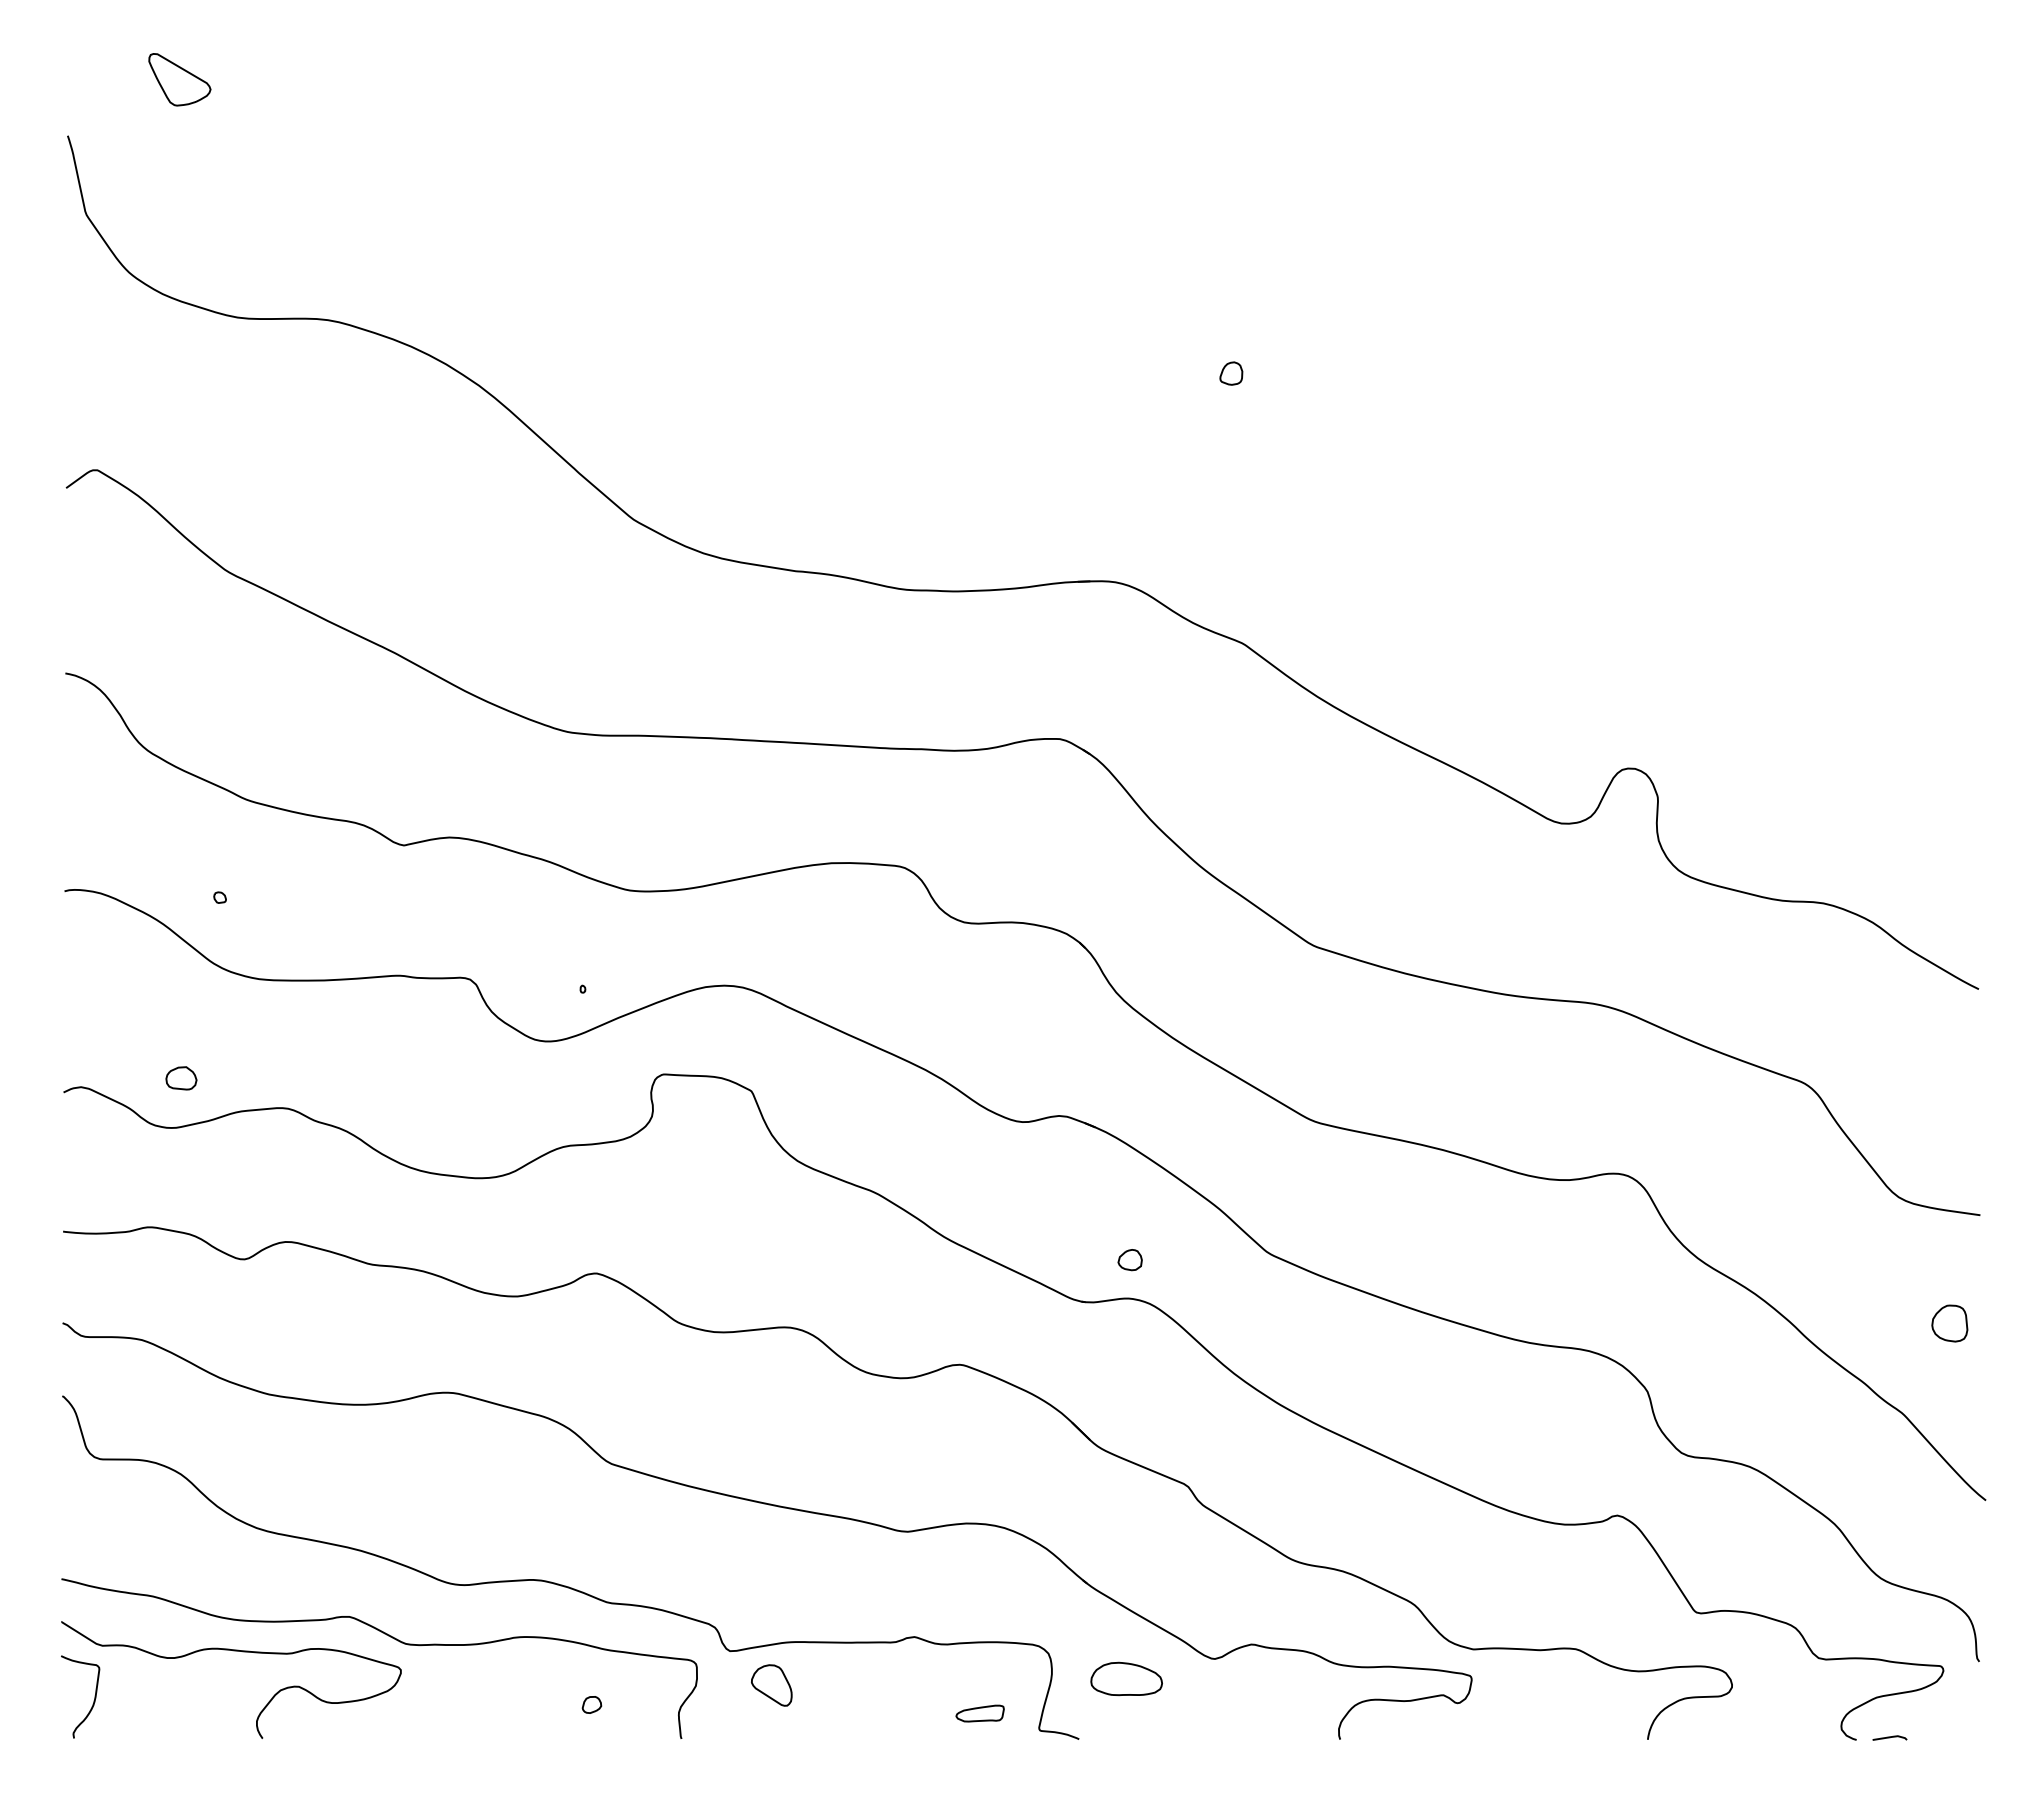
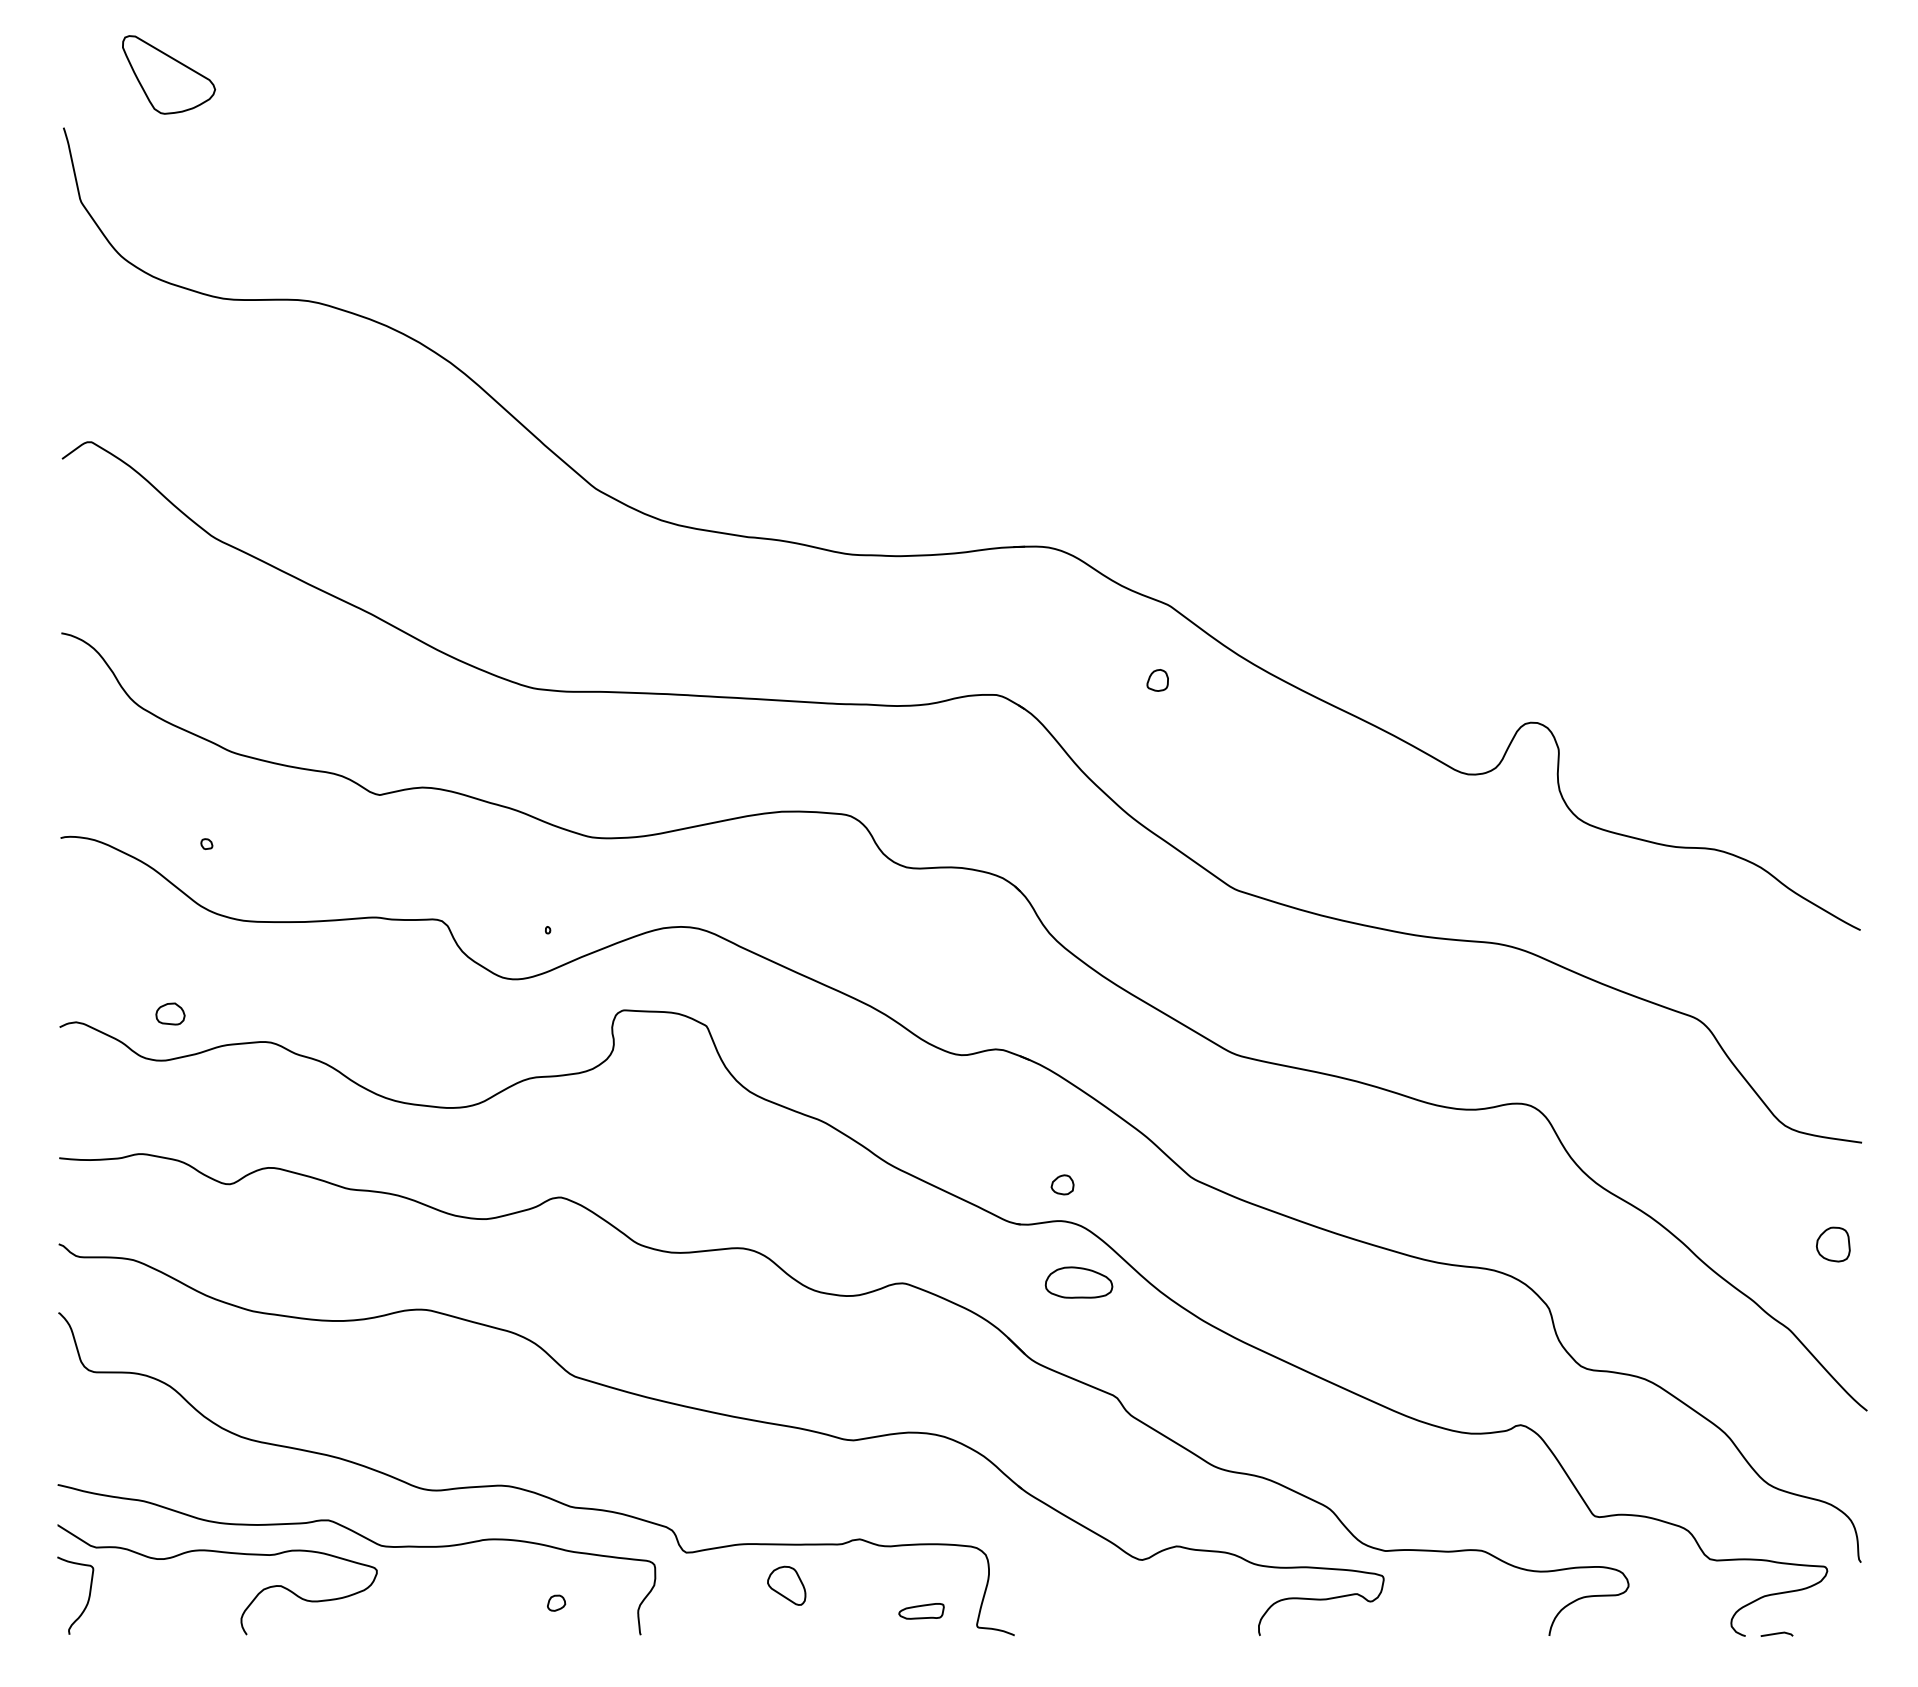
part: (179, 79) -> (168, 74), size x1.6
part: (1231, 373) -> (1157, 680), moved
part: (1126, 1678) -> (1078, 1282), moved
part: (771, 1685) -> (786, 1585), moved

